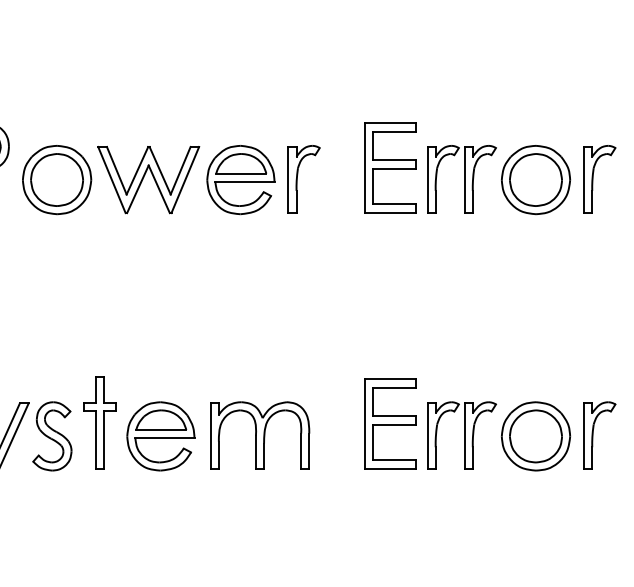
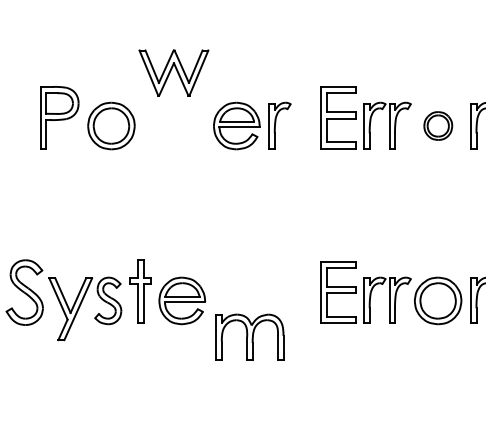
part: (148, 179) -> (173, 72), moved
part: (536, 179) -> (438, 125), size x0.6
part: (259, 434) -> (249, 336), moved

